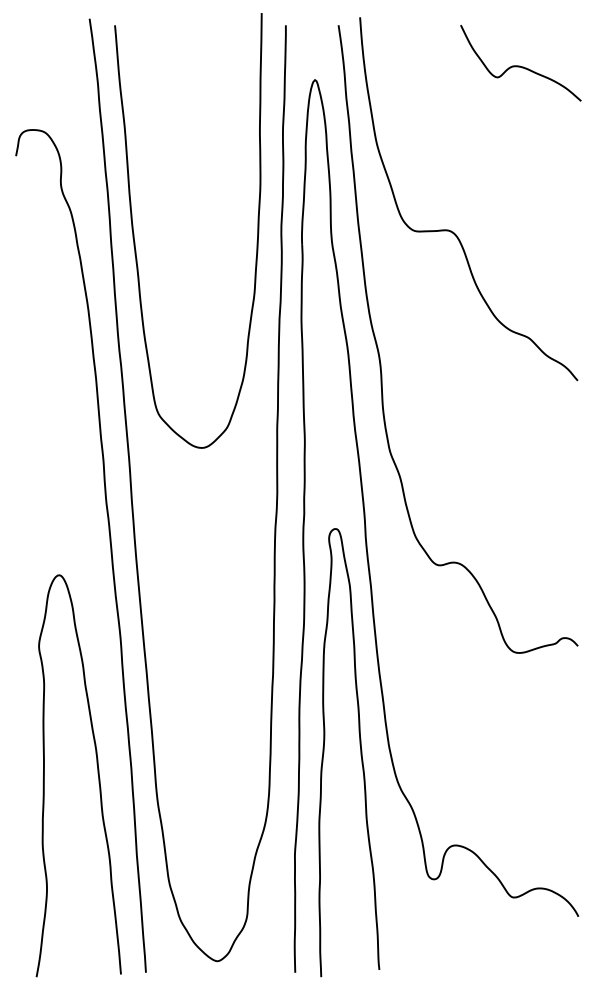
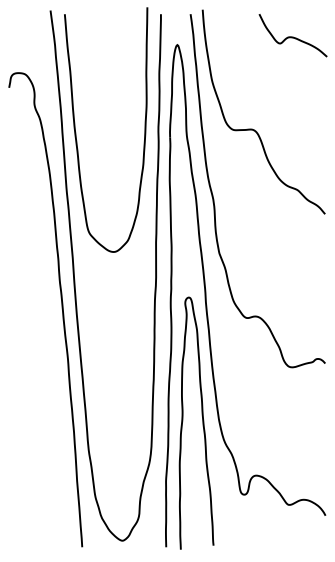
curve: (96, 774) -> (54, 435), removed

